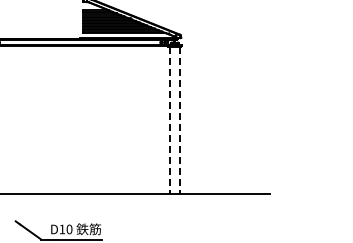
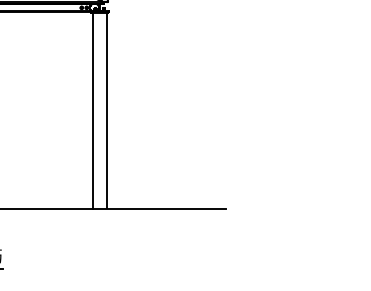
line: (169, 120) -> (92, 111), dashed -> solid
line: (180, 120) -> (107, 111), dashed -> solid

